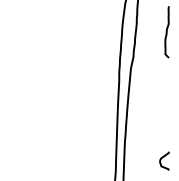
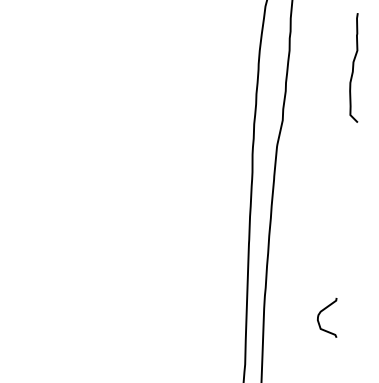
curve: (162, 158) -> (322, 312), moved

